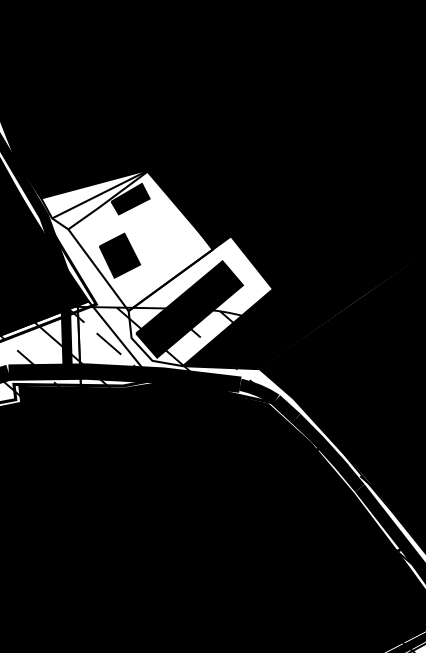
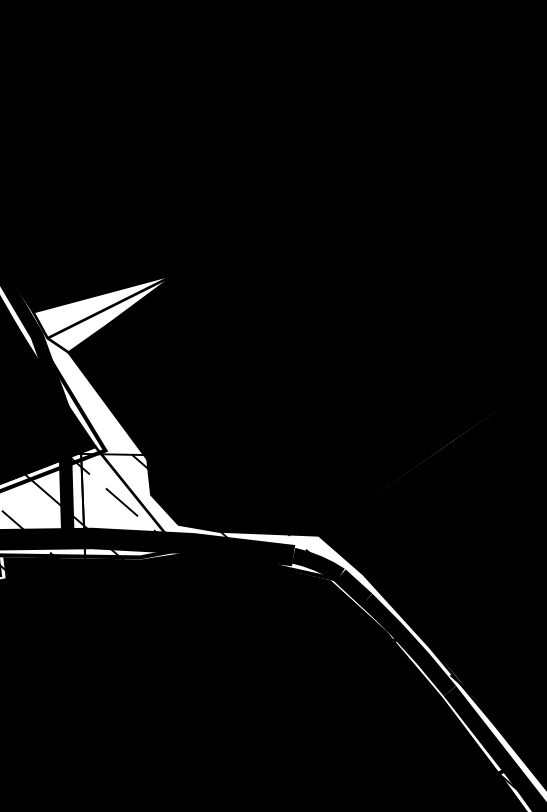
fill: (170, 267) -> (202, 402), added

